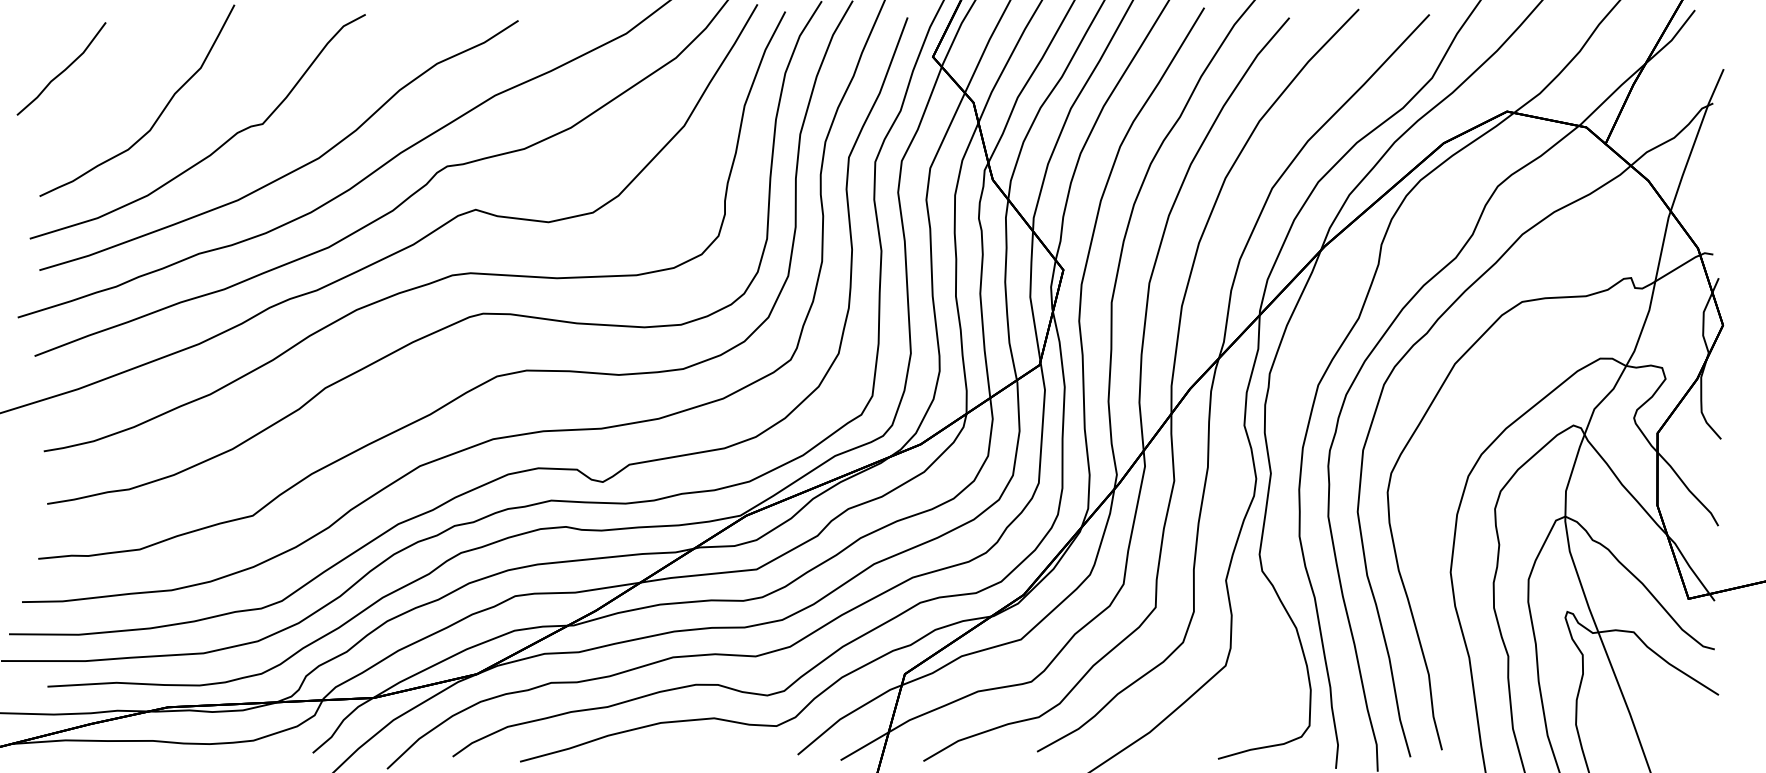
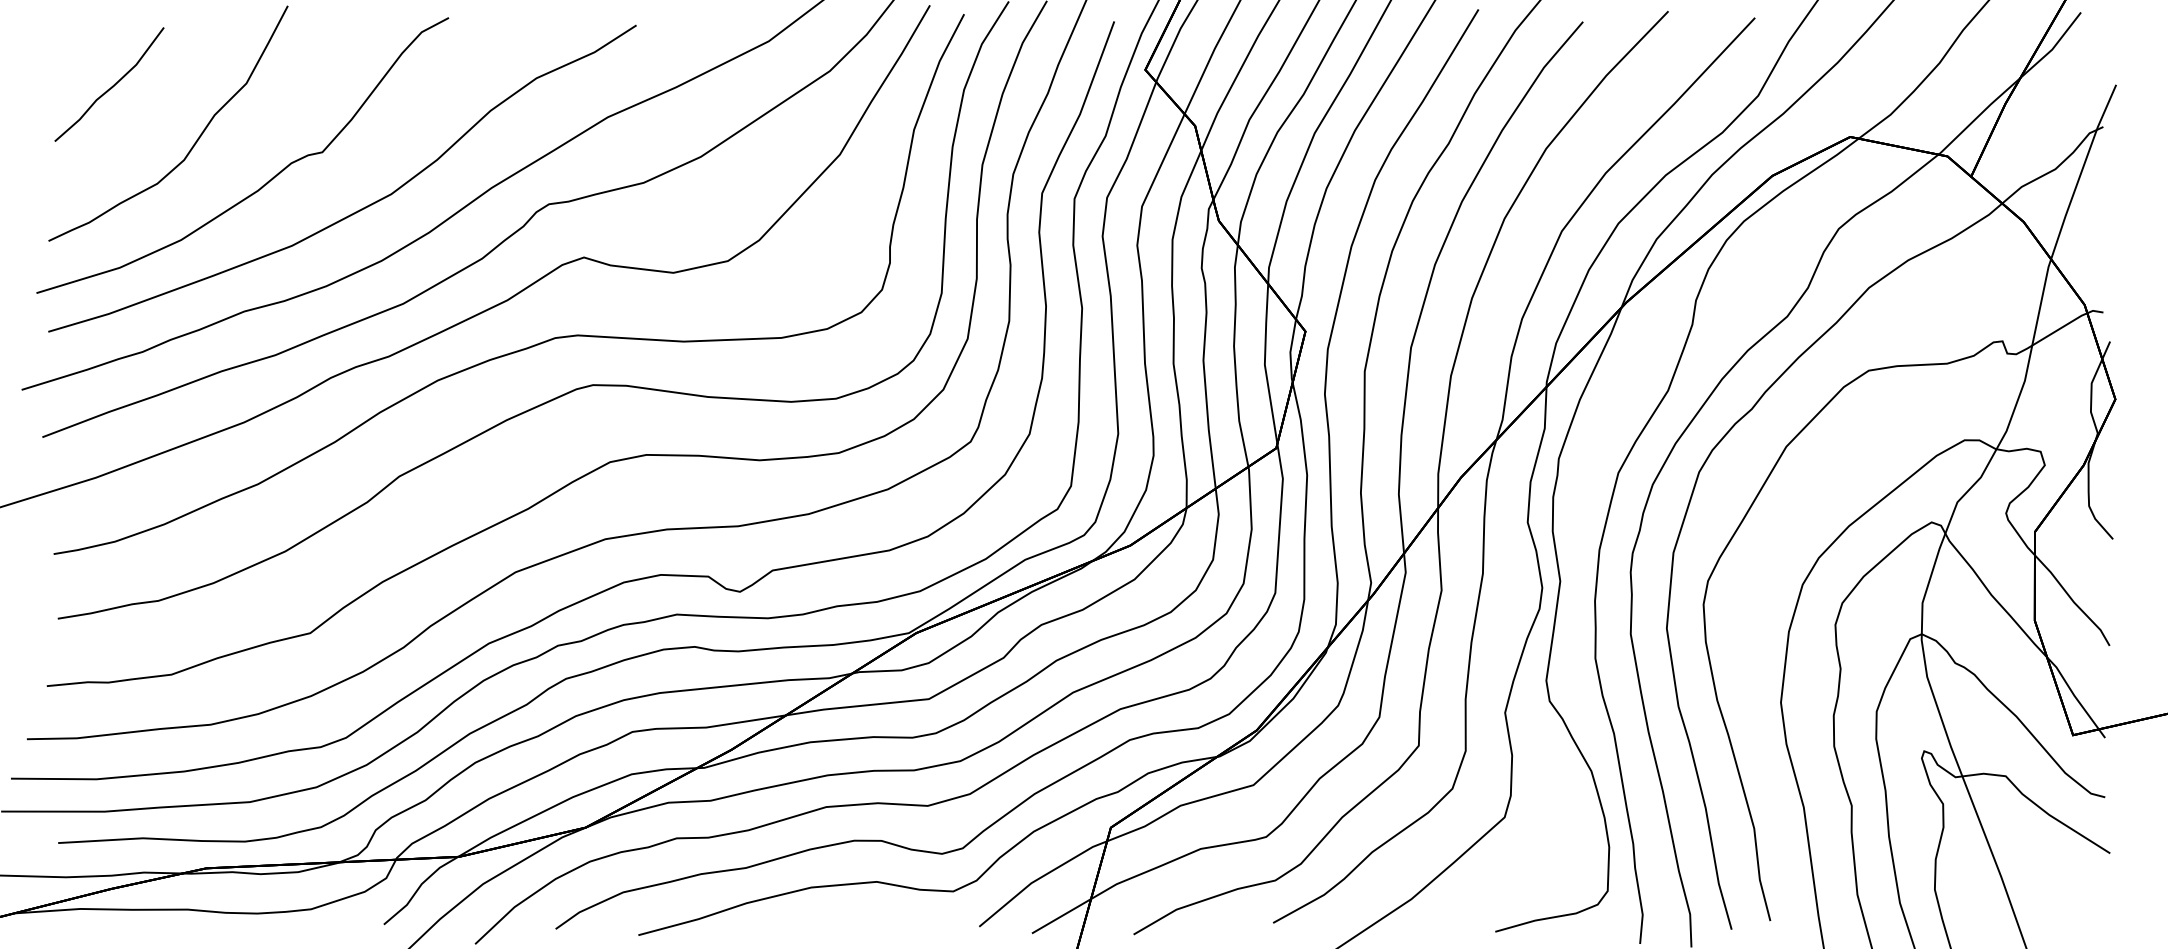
curve: (63, 70) -> (111, 86), moved

